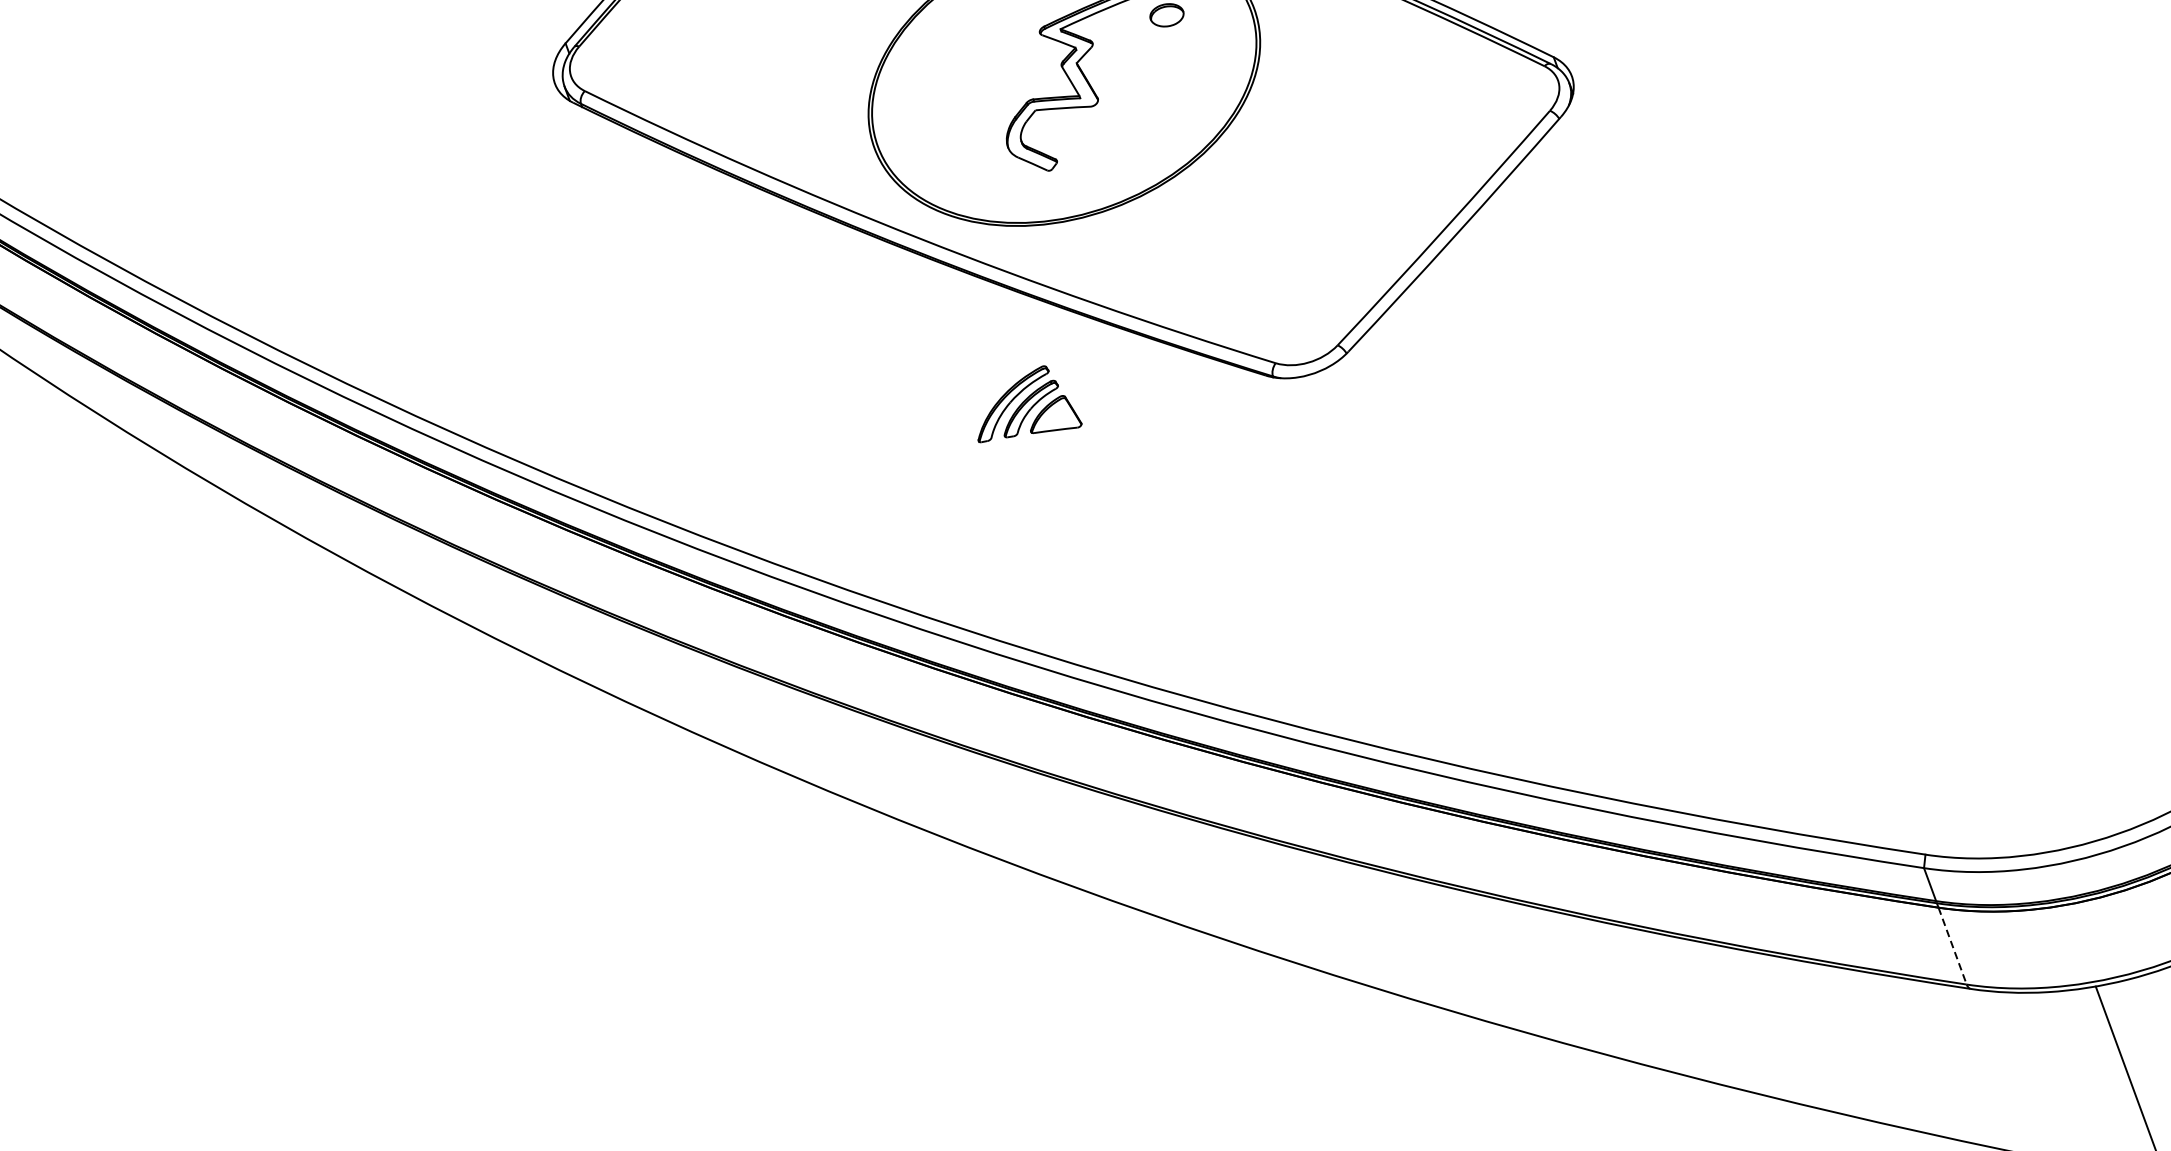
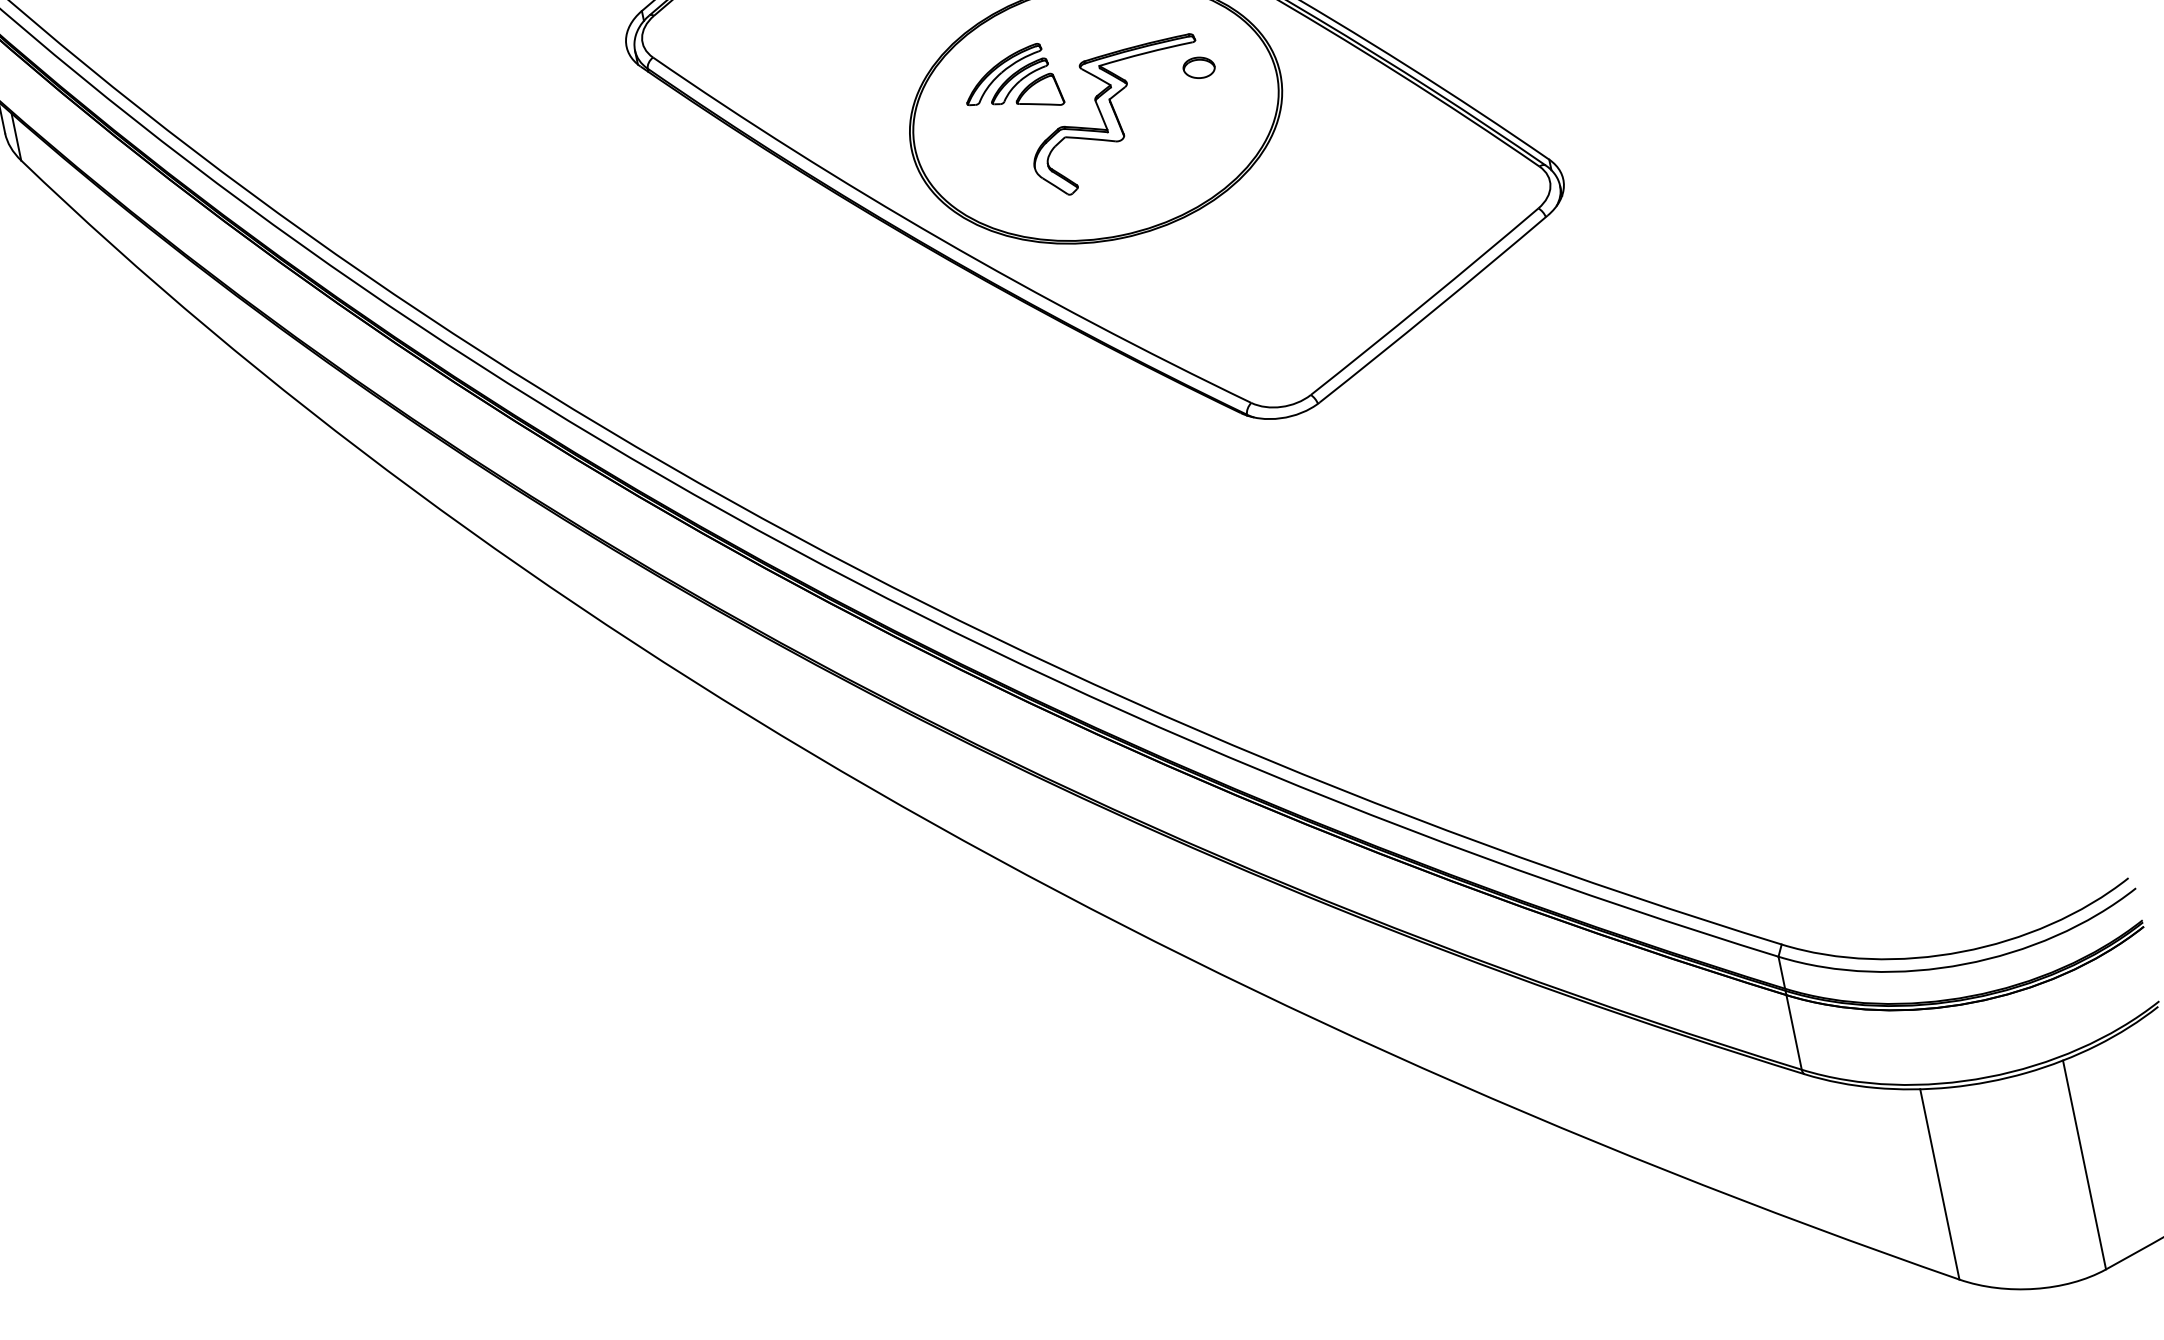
part: (1025, 402) -> (1015, 74), moved
line: (1953, 946) -> (1794, 1032), dashed -> solid

